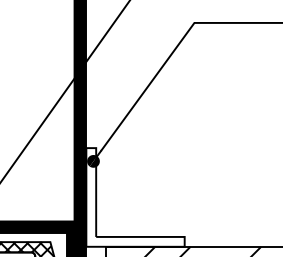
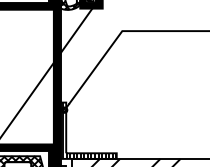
hatch: (136, 197) -> (89, 130), added

